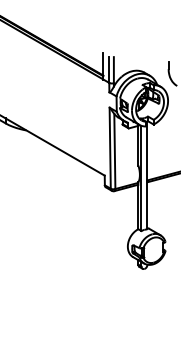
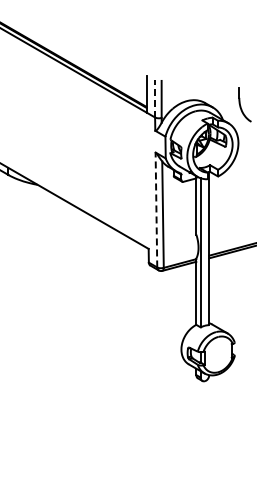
line: (109, 69) -> (155, 98), solid -> dashed
line: (110, 147) -> (156, 209), solid -> dashed

